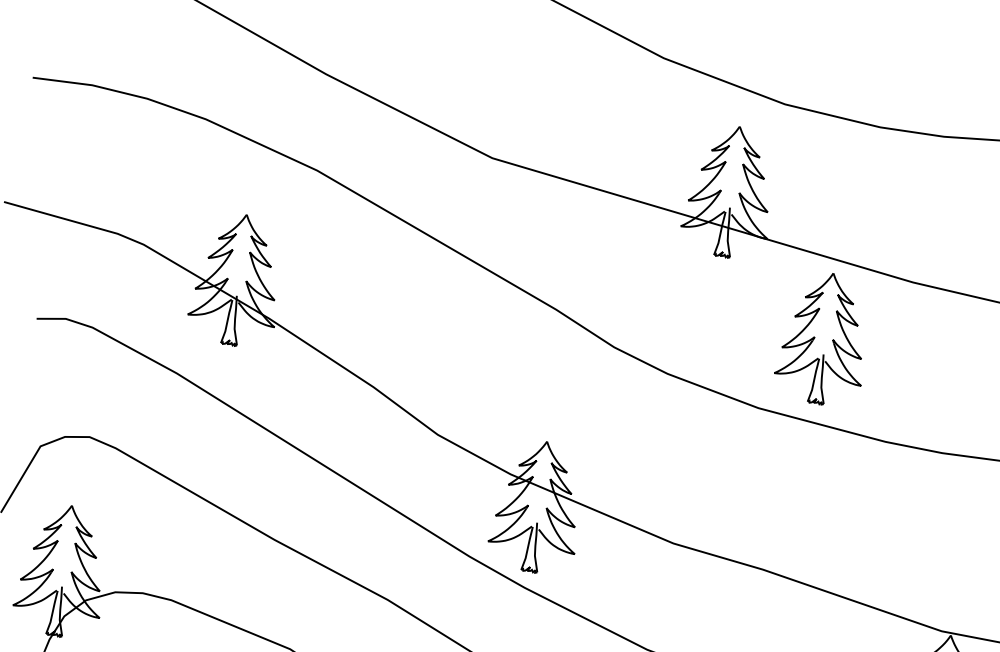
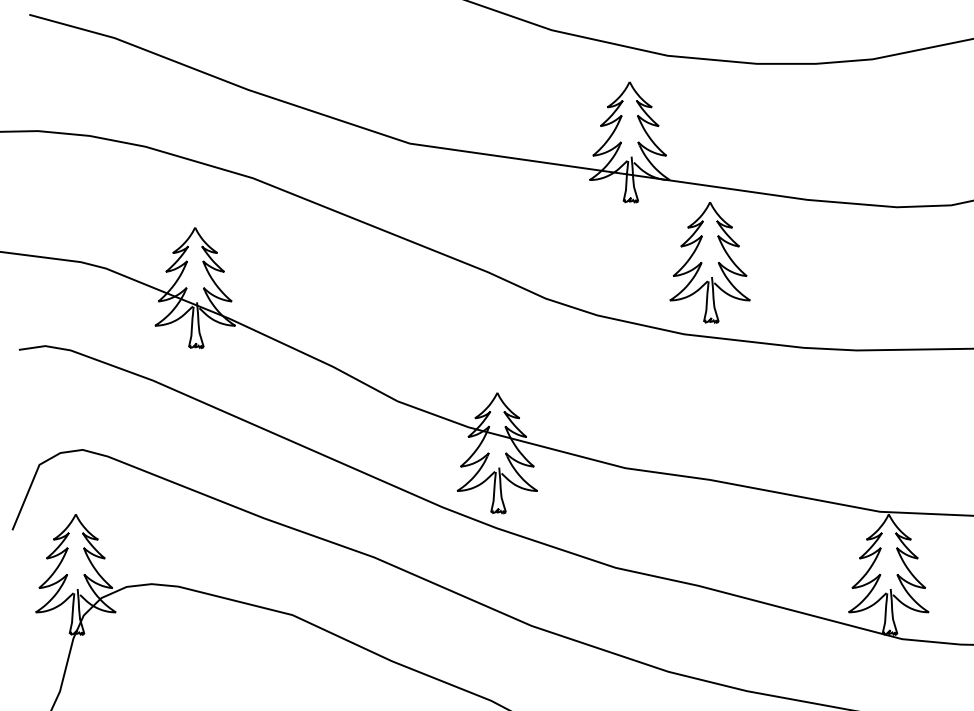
part: (823, 338) -> (709, 262), moved

